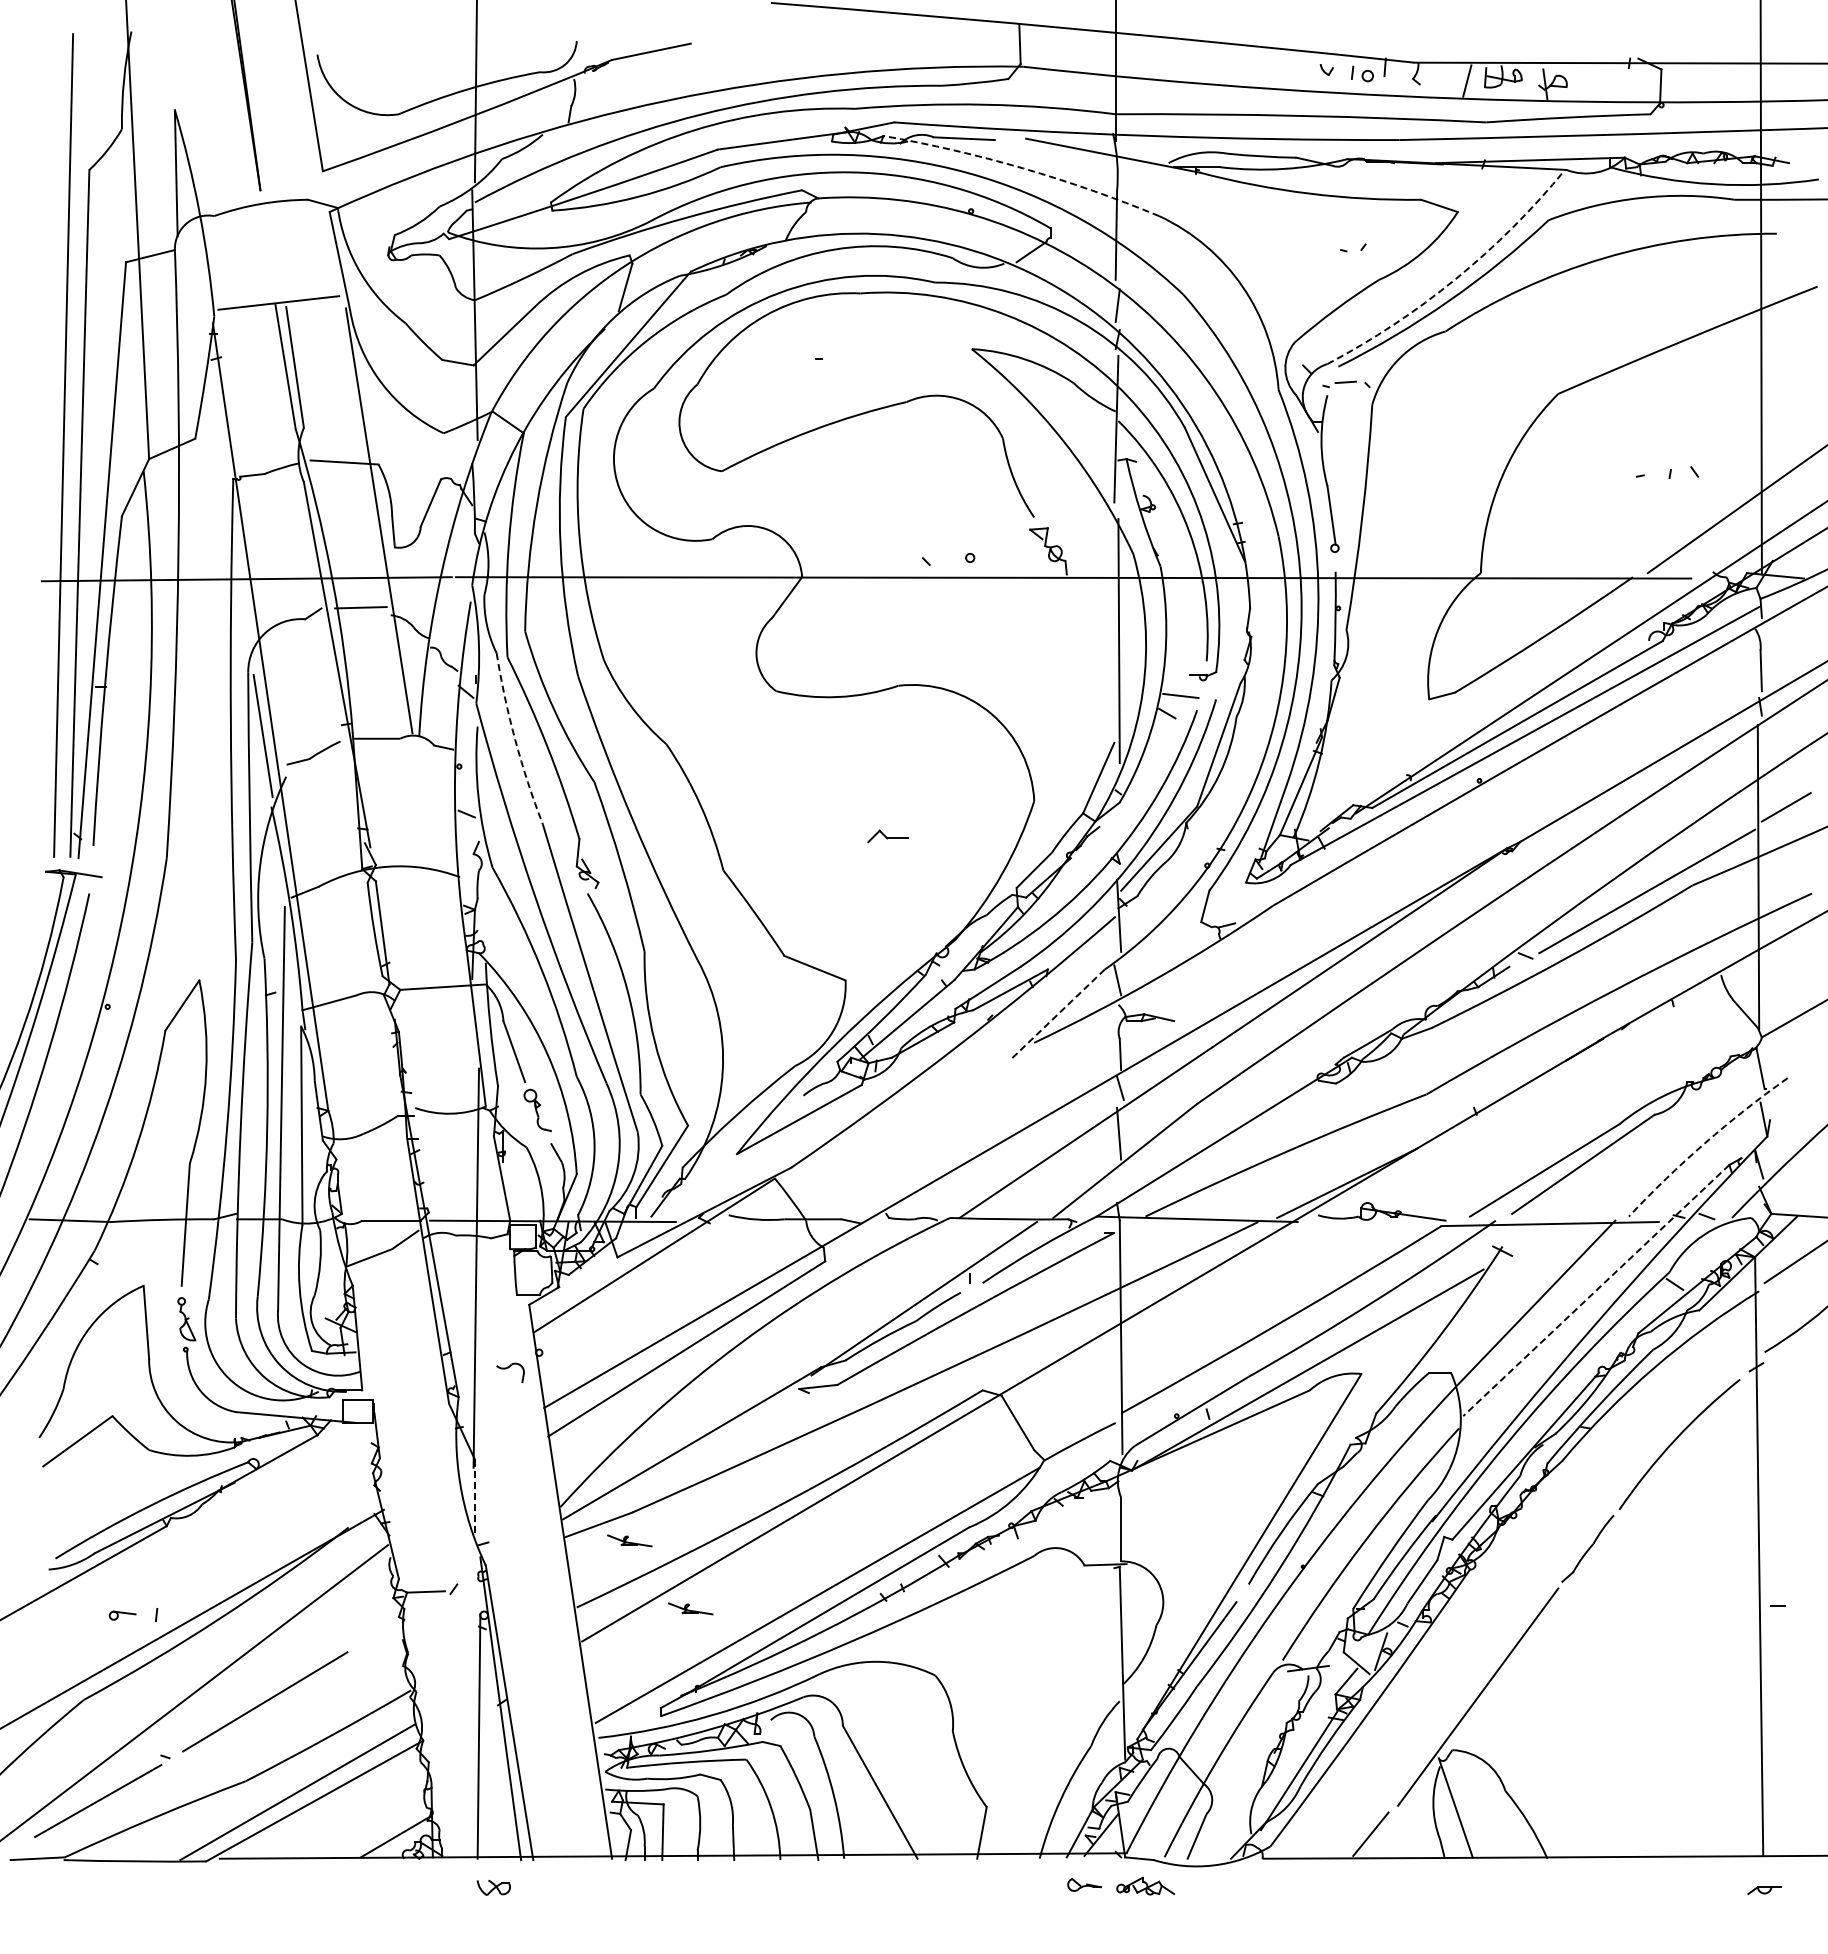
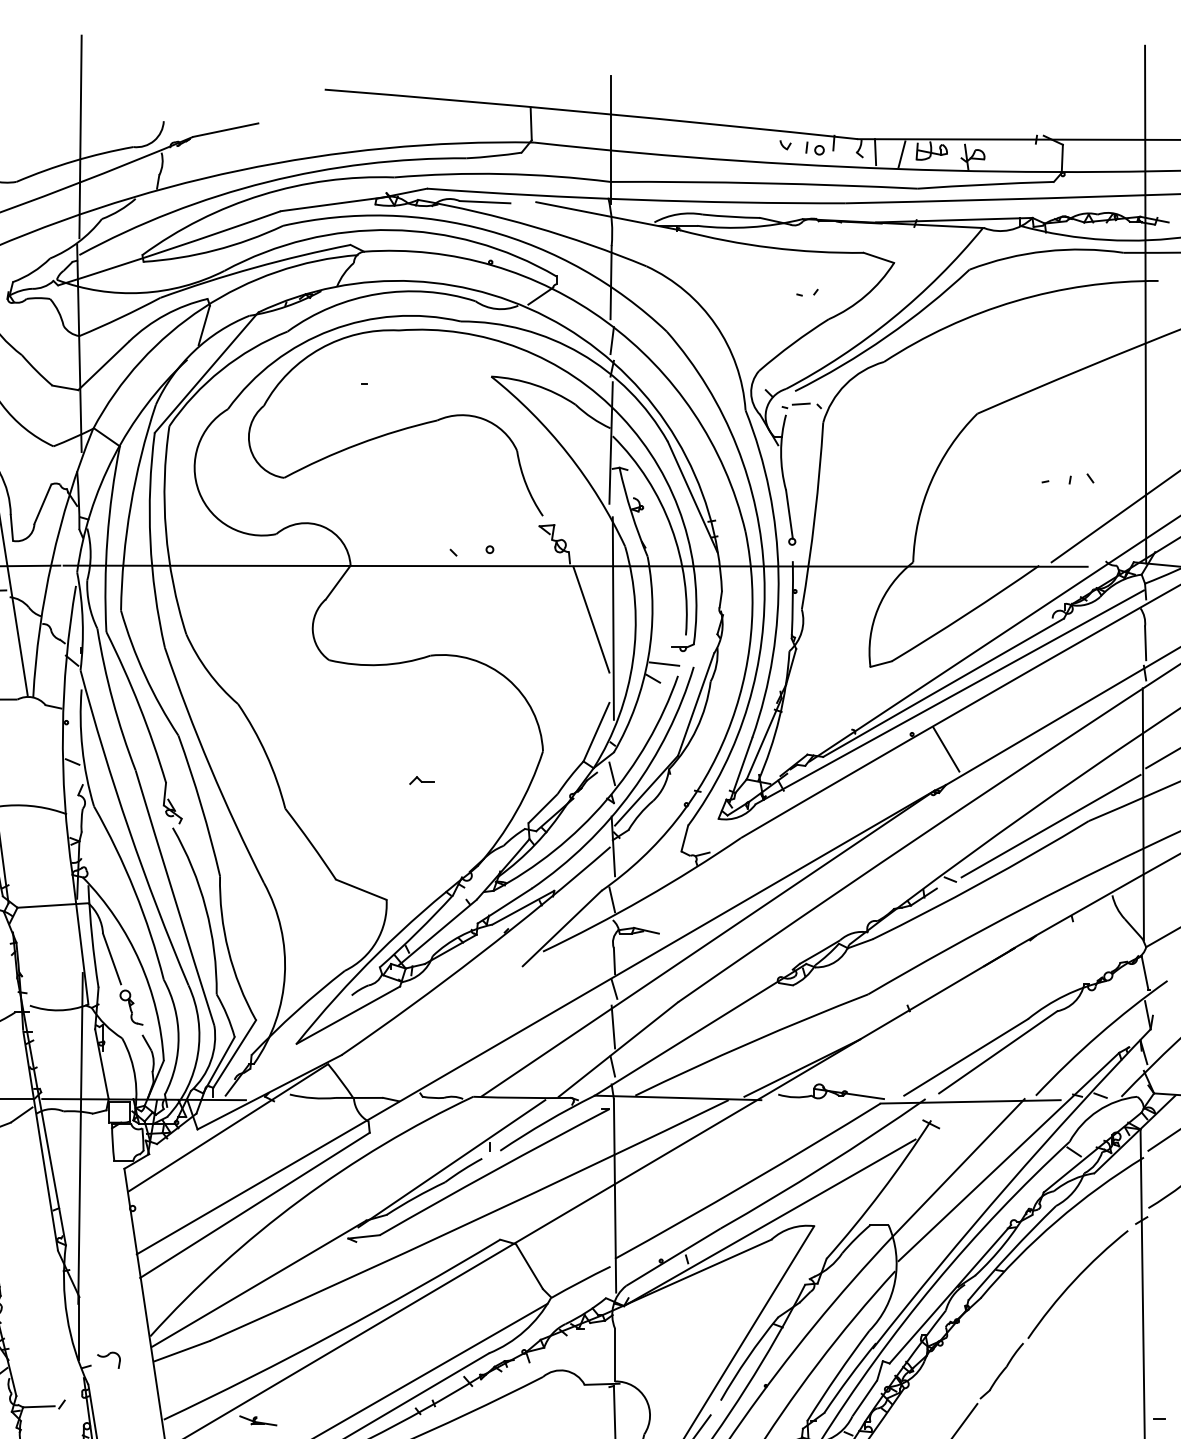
line: (1435, 77) -> (875, 151), added
arc: (1023, 168) -> (534, 226), dashed -> solid
arc: (1456, 278) -> (893, 318), dashed -> solid
line: (1092, 642) -> (591, 619), added
arc: (515, 739) -> (113, 700), dashed -> solid
line: (1520, 798) -> (946, 749), added
line: (1117, 827) -> (612, 773), added
part: (888, 836) -> (422, 780), size x0.71
line: (1057, 1015) -> (562, 928), dashed -> solid
arc: (1704, 1143) -> (1098, 1035), dashed -> solid
line: (1118, 1181) -> (612, 1066), added
line: (1596, 1290) -> (1009, 1156), dashed -> solid
part: (510, 1372) -> (108, 1359), moved
line: (474, 1498) -> (79, 1329), dashed -> solid
part: (629, 1540) -> (207, 1364), removed

